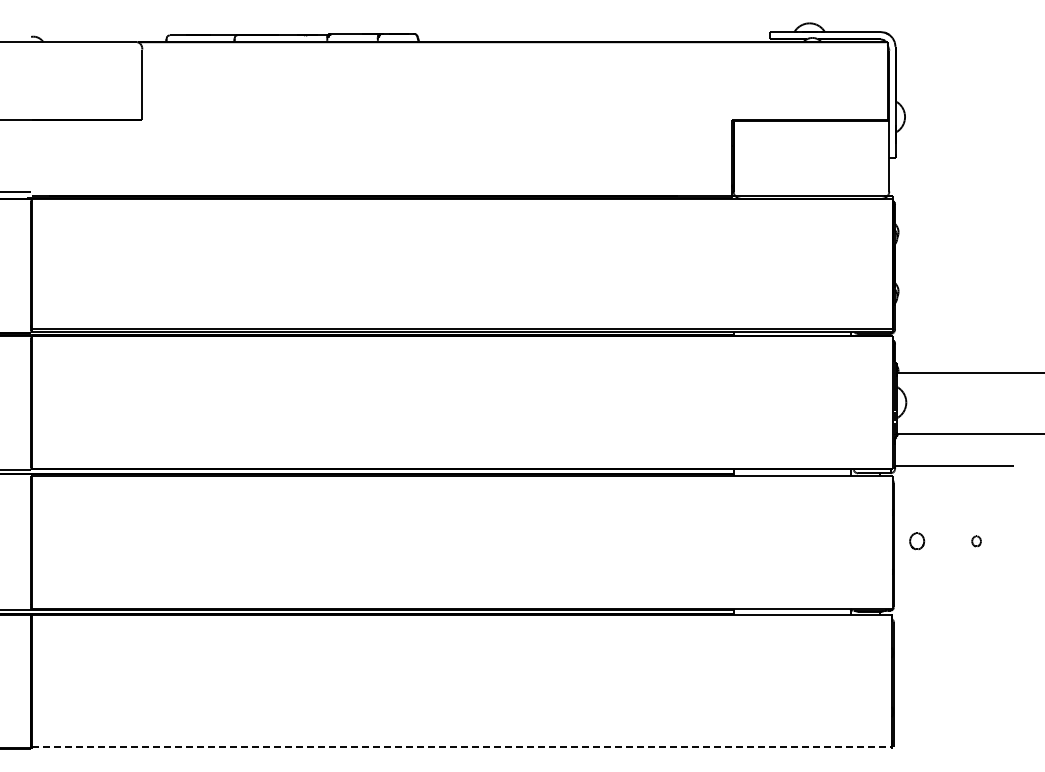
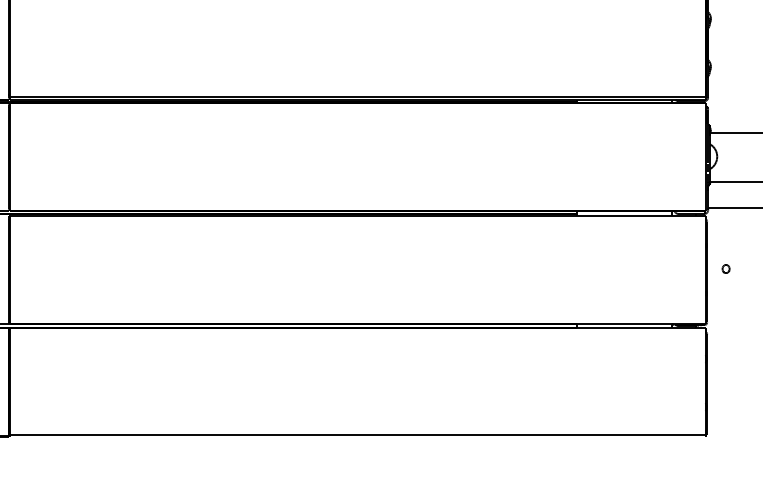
part: (917, 541) -> (726, 269), size x0.62
line: (462, 746) -> (358, 435), dashed -> solid

